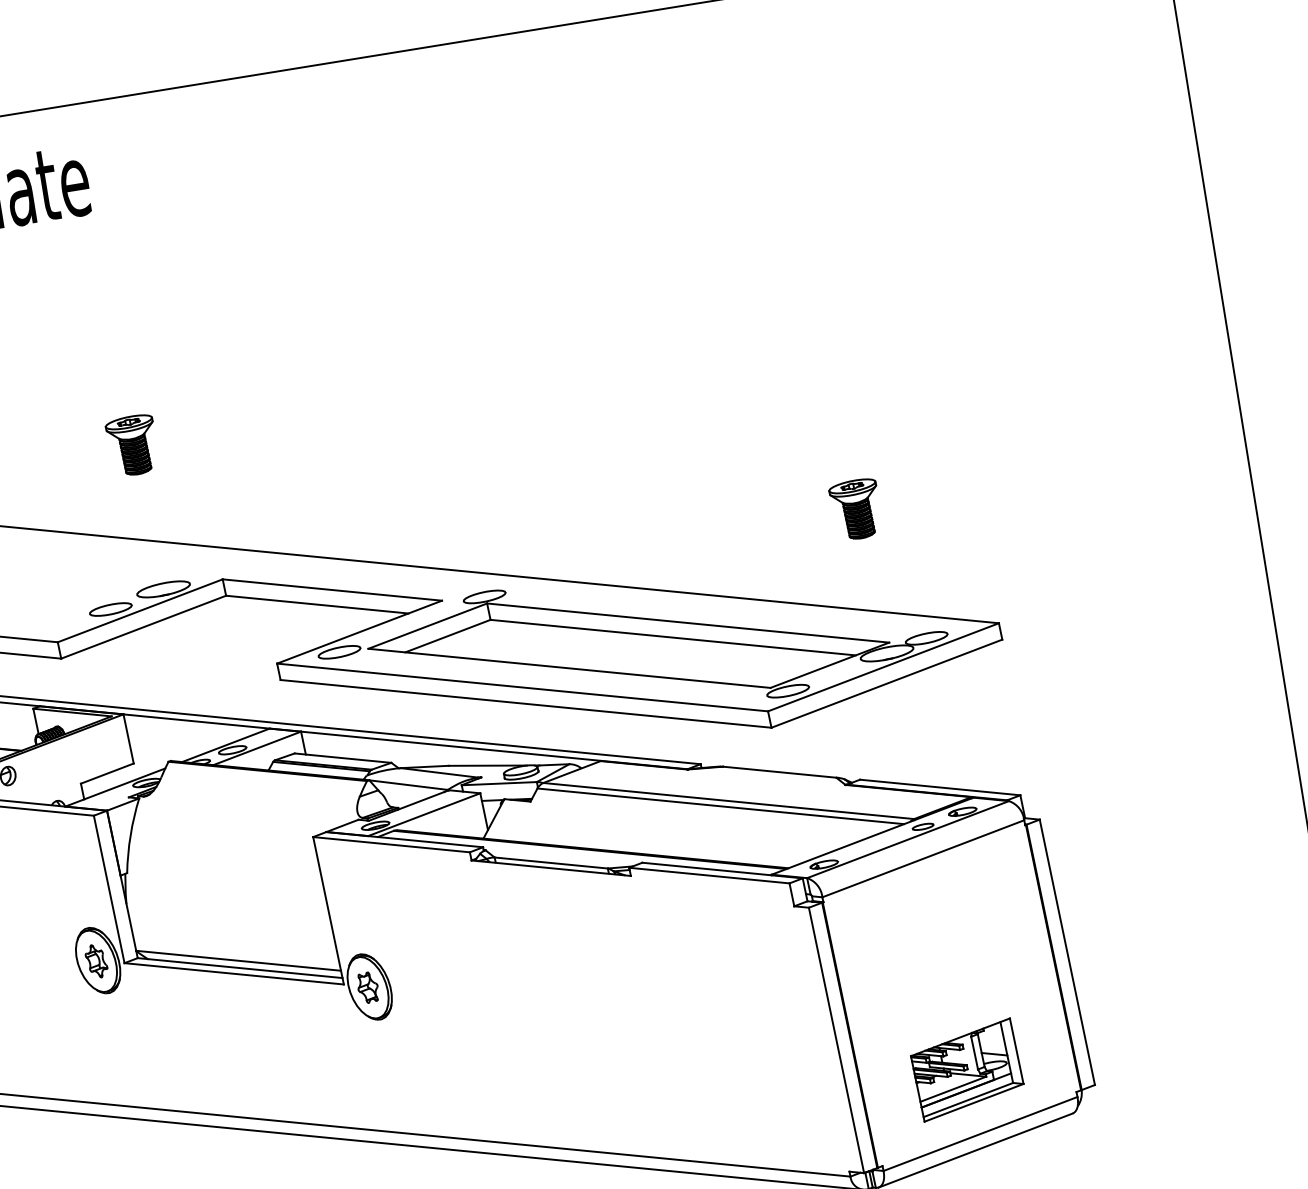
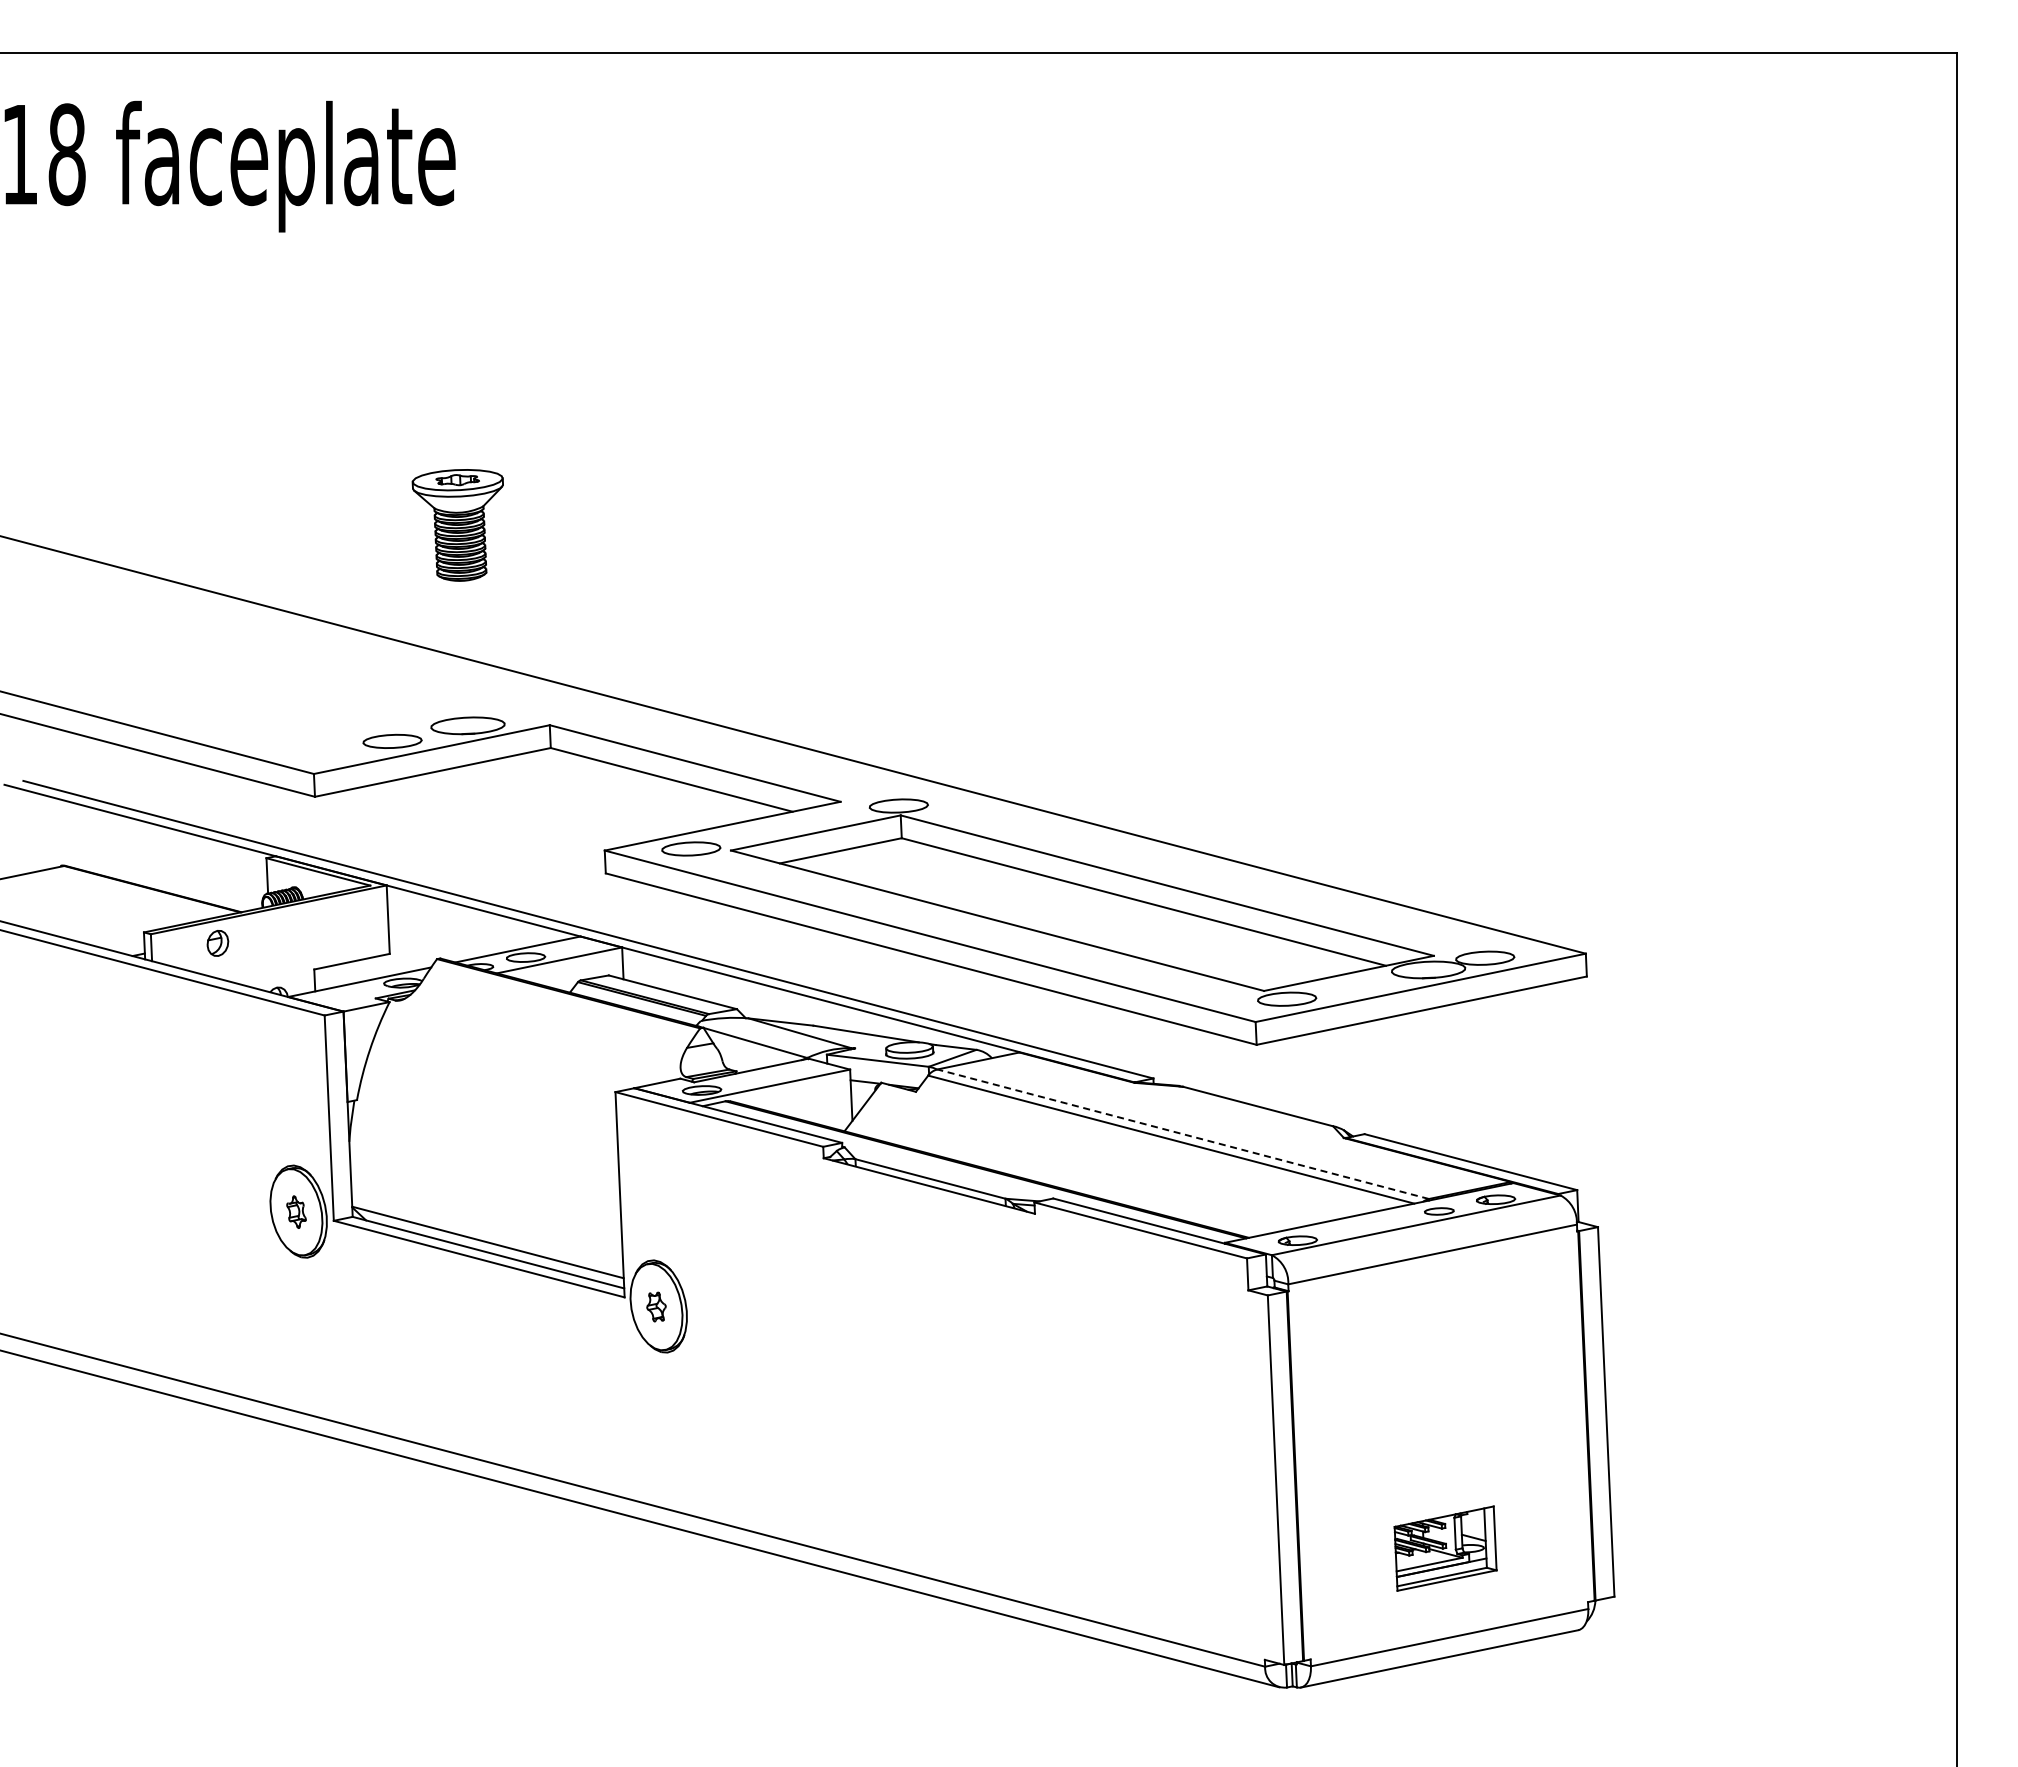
part: (132, 445) -> (457, 525), size x1.4
part: (856, 509) -> (1418, 769), removed
line: (728, 801) -> (1182, 1134), solid -> dashed
part: (96, 960) -> (296, 1211), size x0.7
part: (367, 987) -> (656, 1306), size x0.7
part: (967, 1069) -> (1445, 1548), size x0.7

